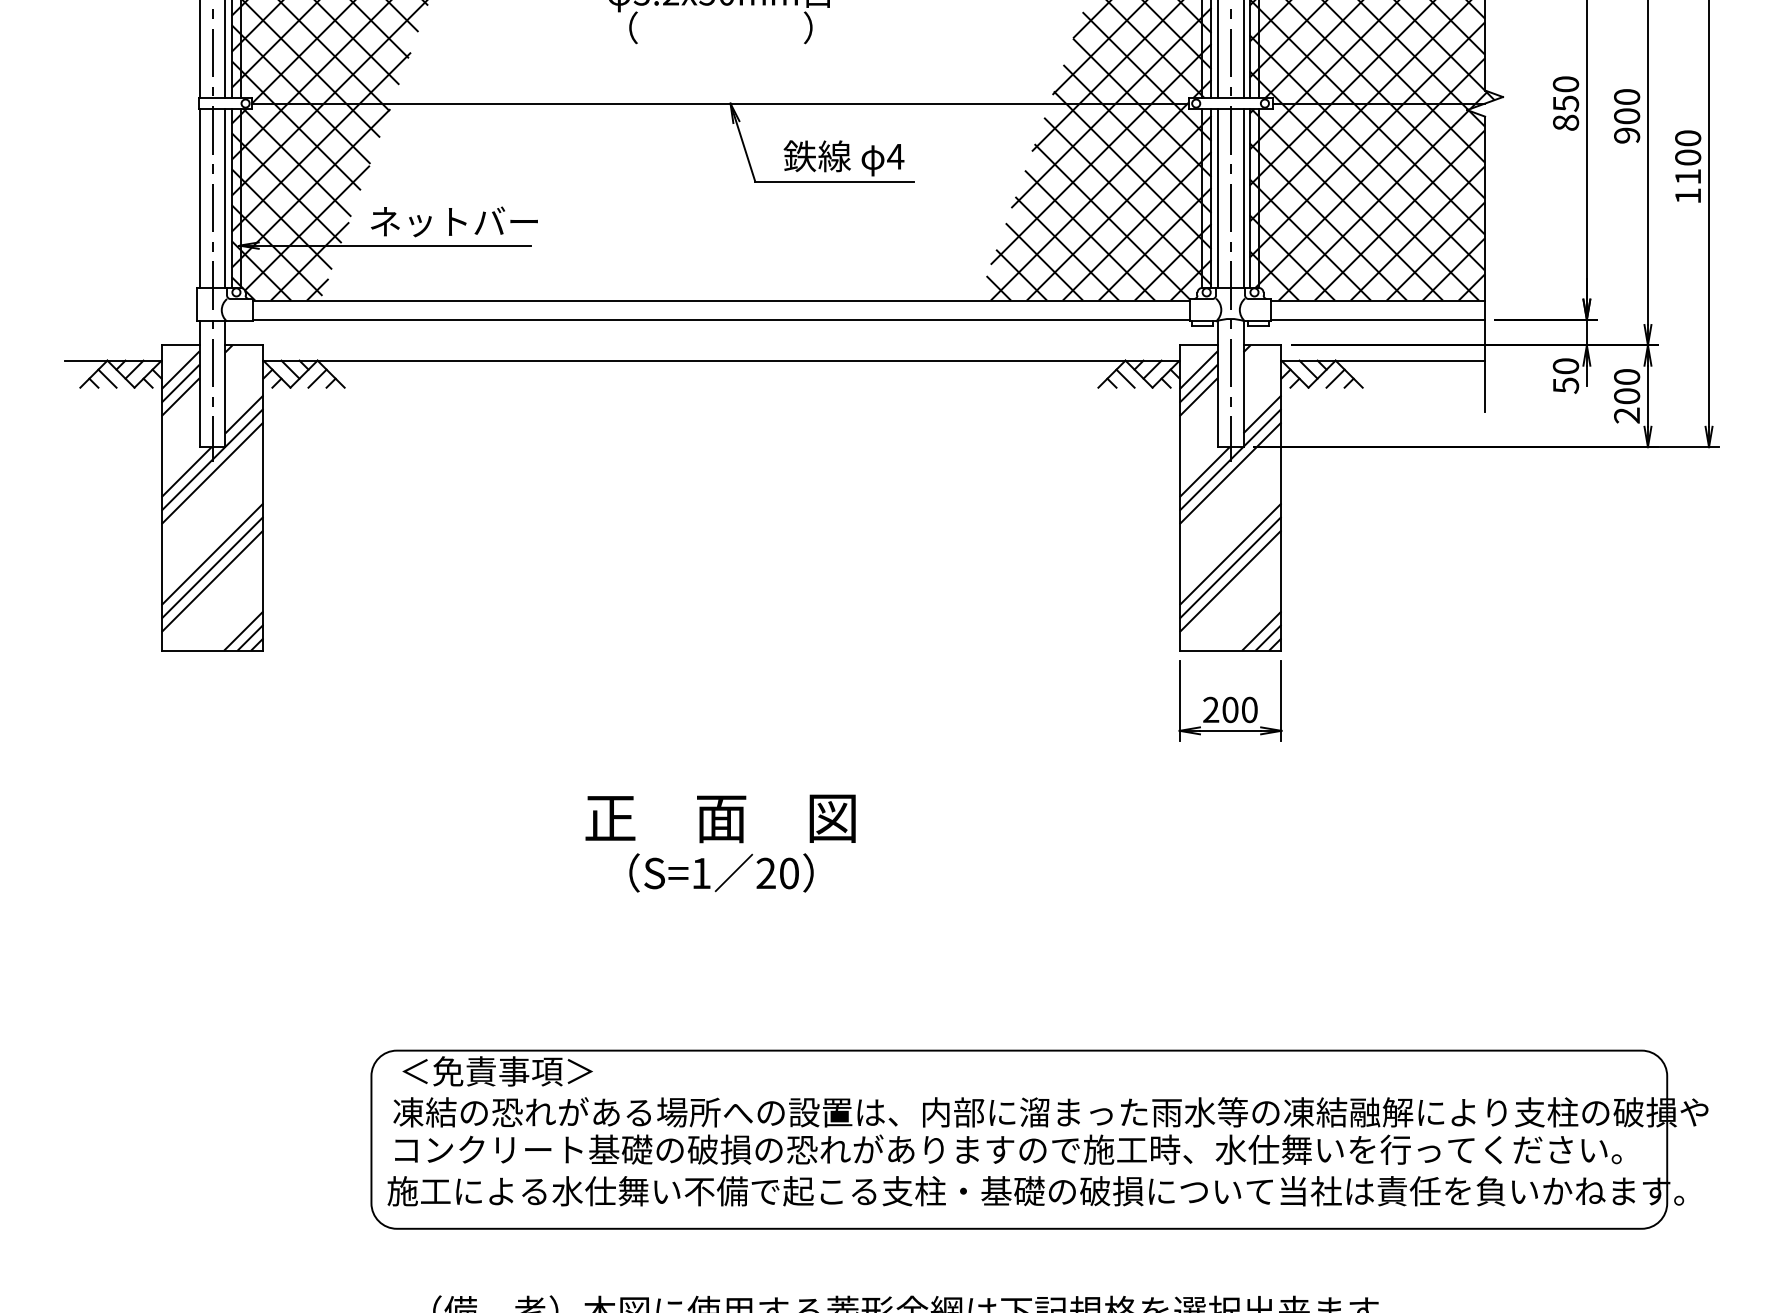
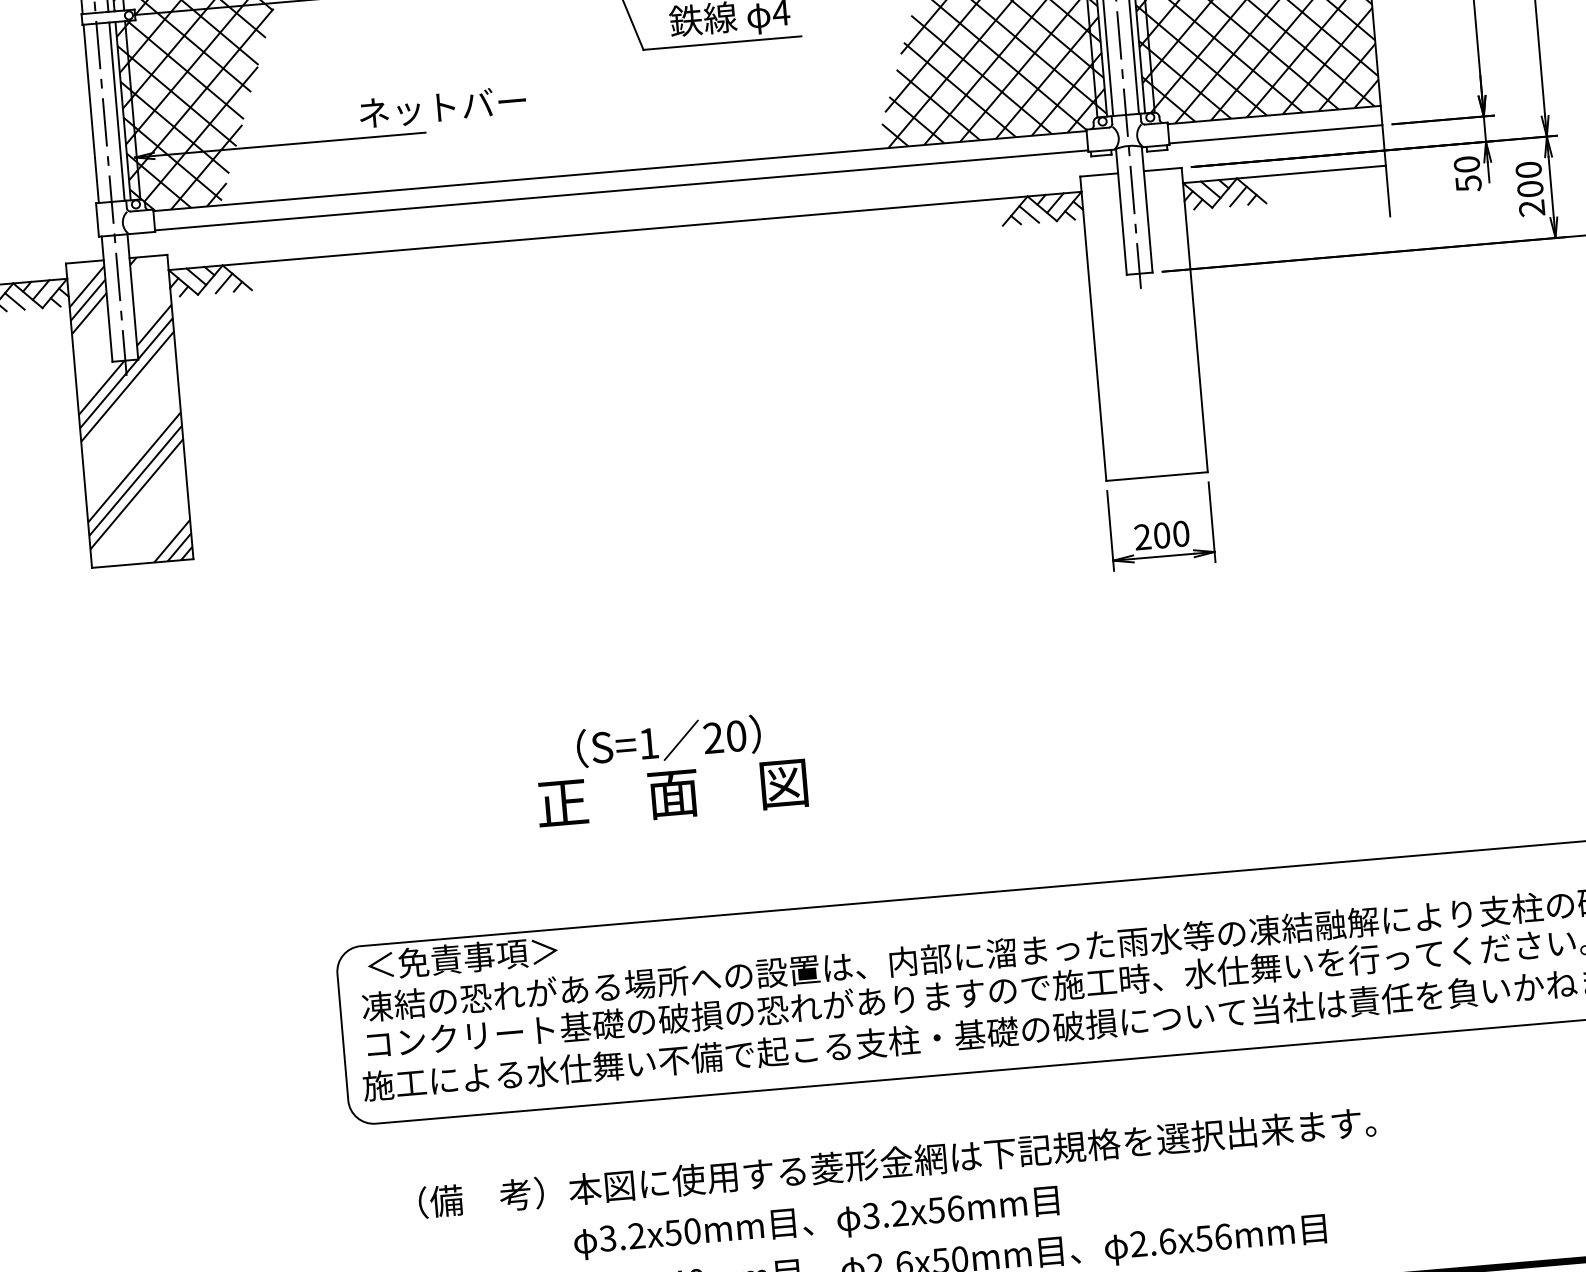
text: (454, 221) -> (442, 106), moved
hatch: (1230, 497) -> (1143, 323), removed
text: (720, 818) -> (672, 793), moved

